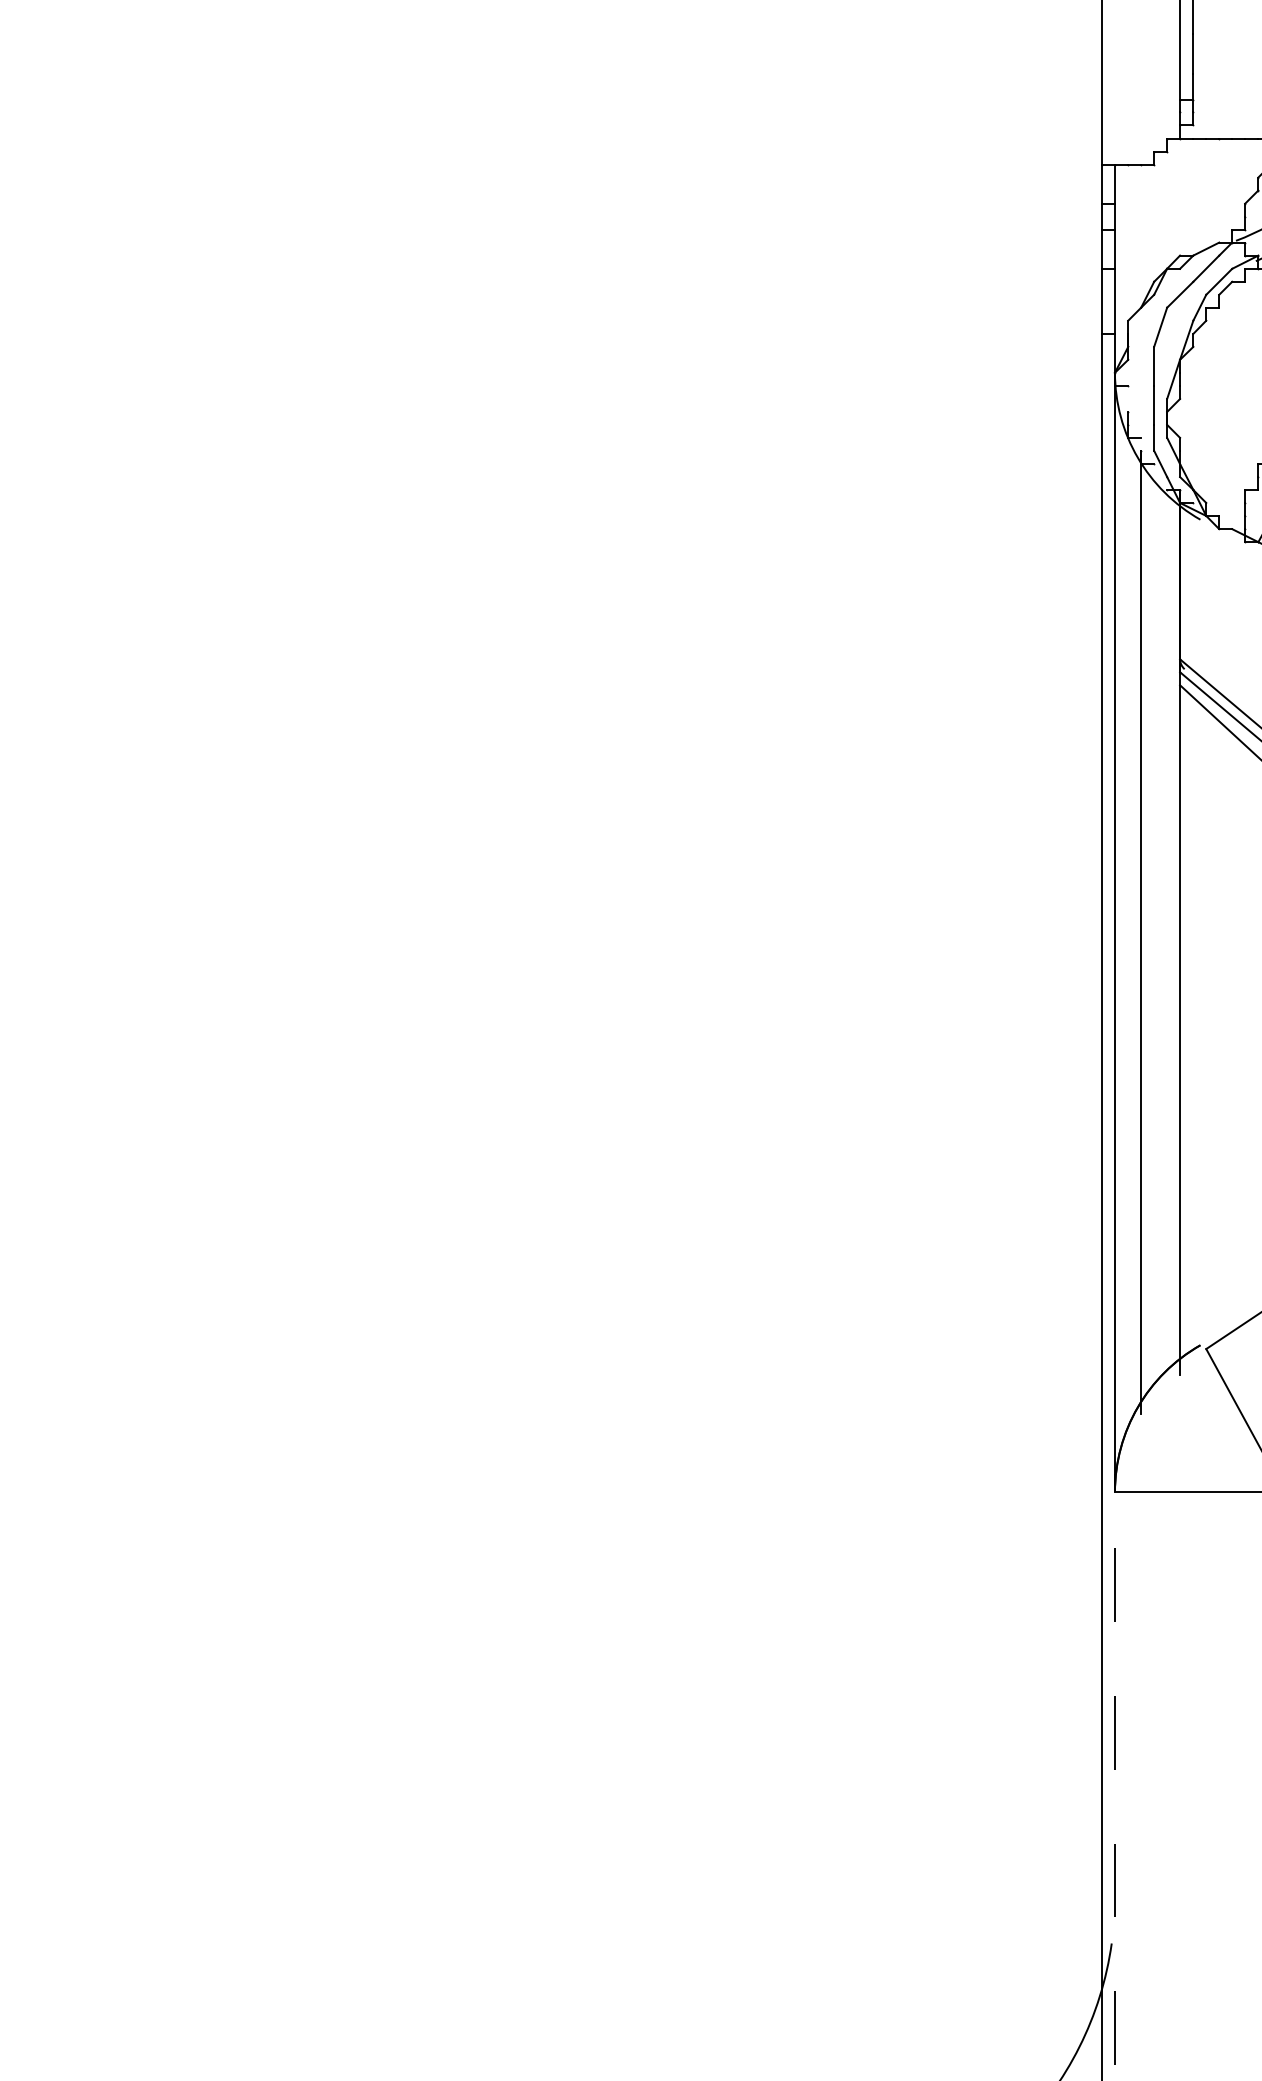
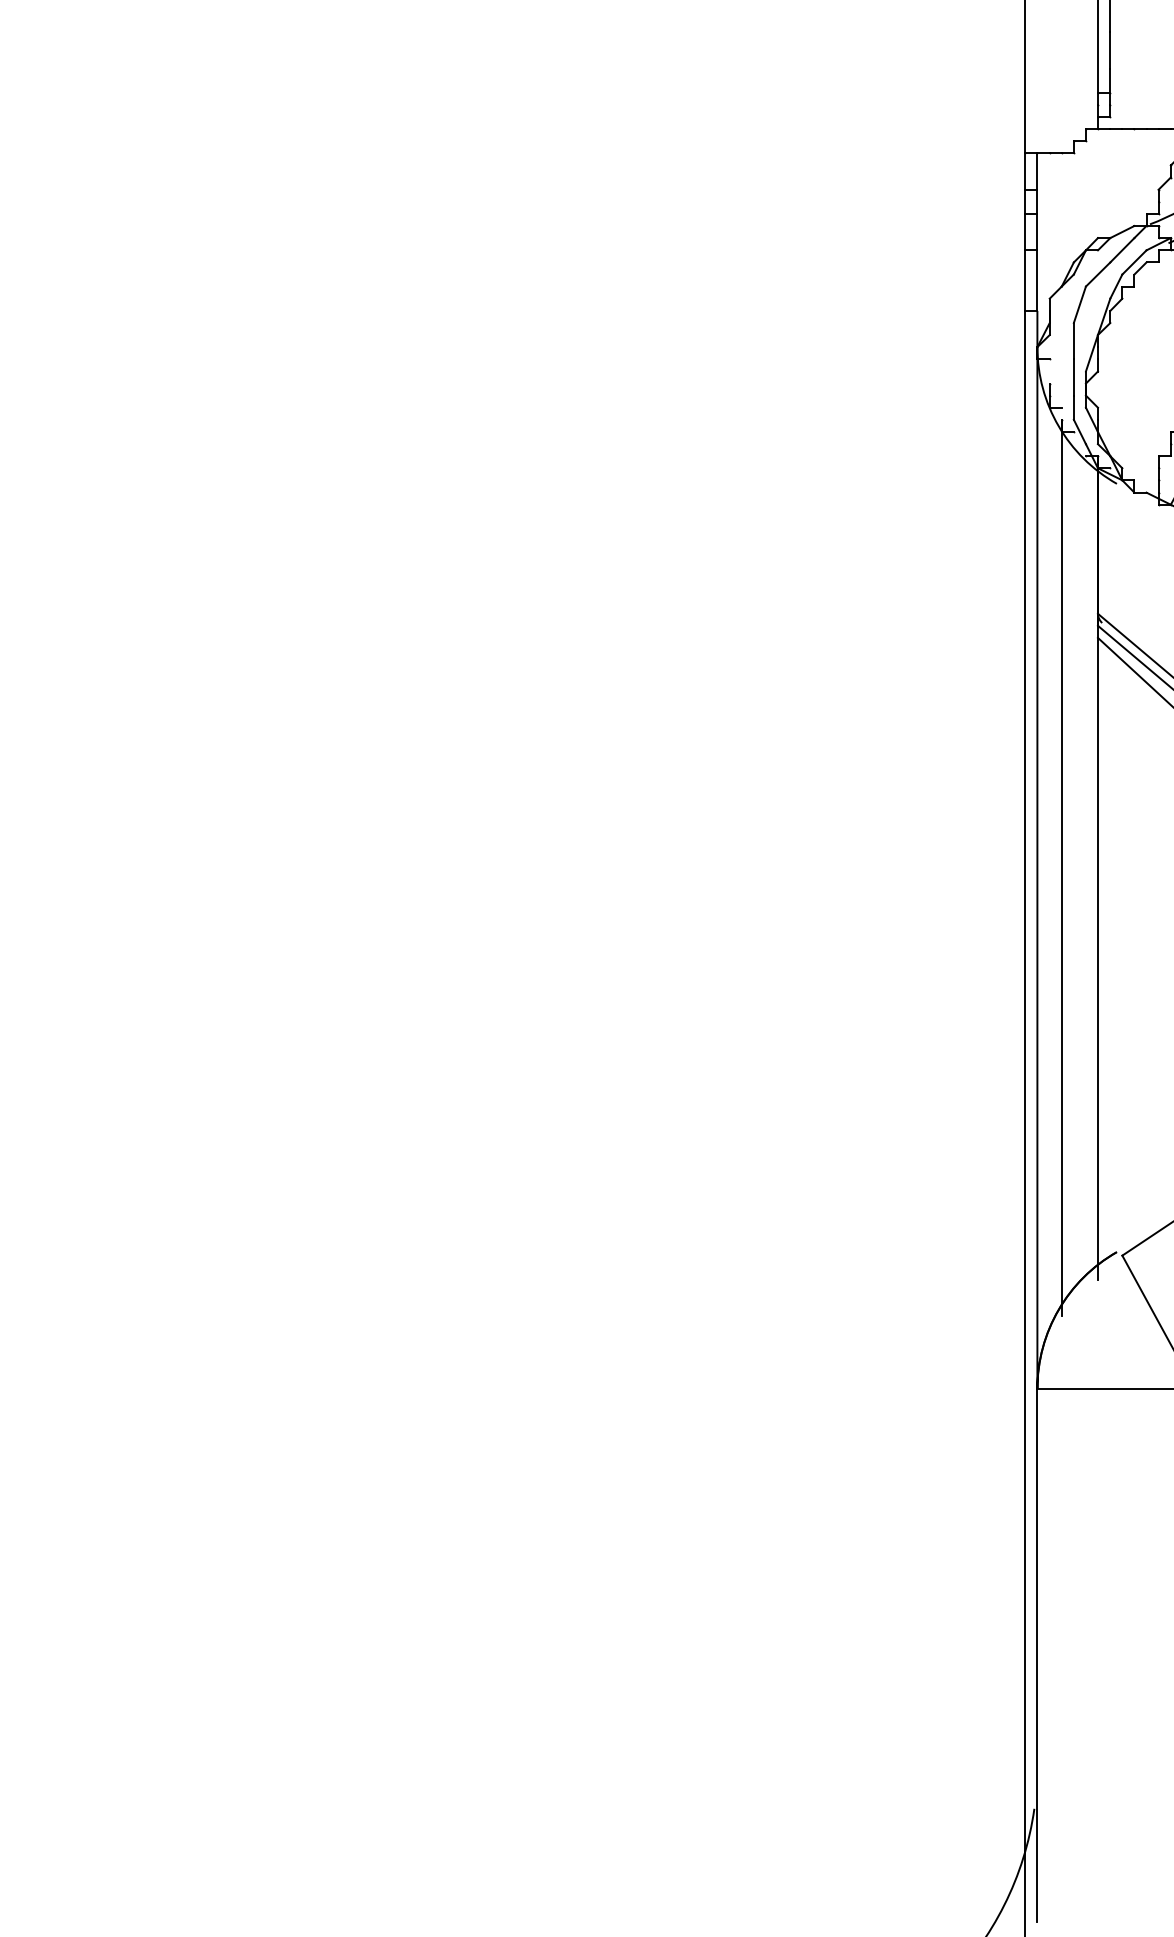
line: (1114, 1778) -> (1036, 1655), dashed -> solid

